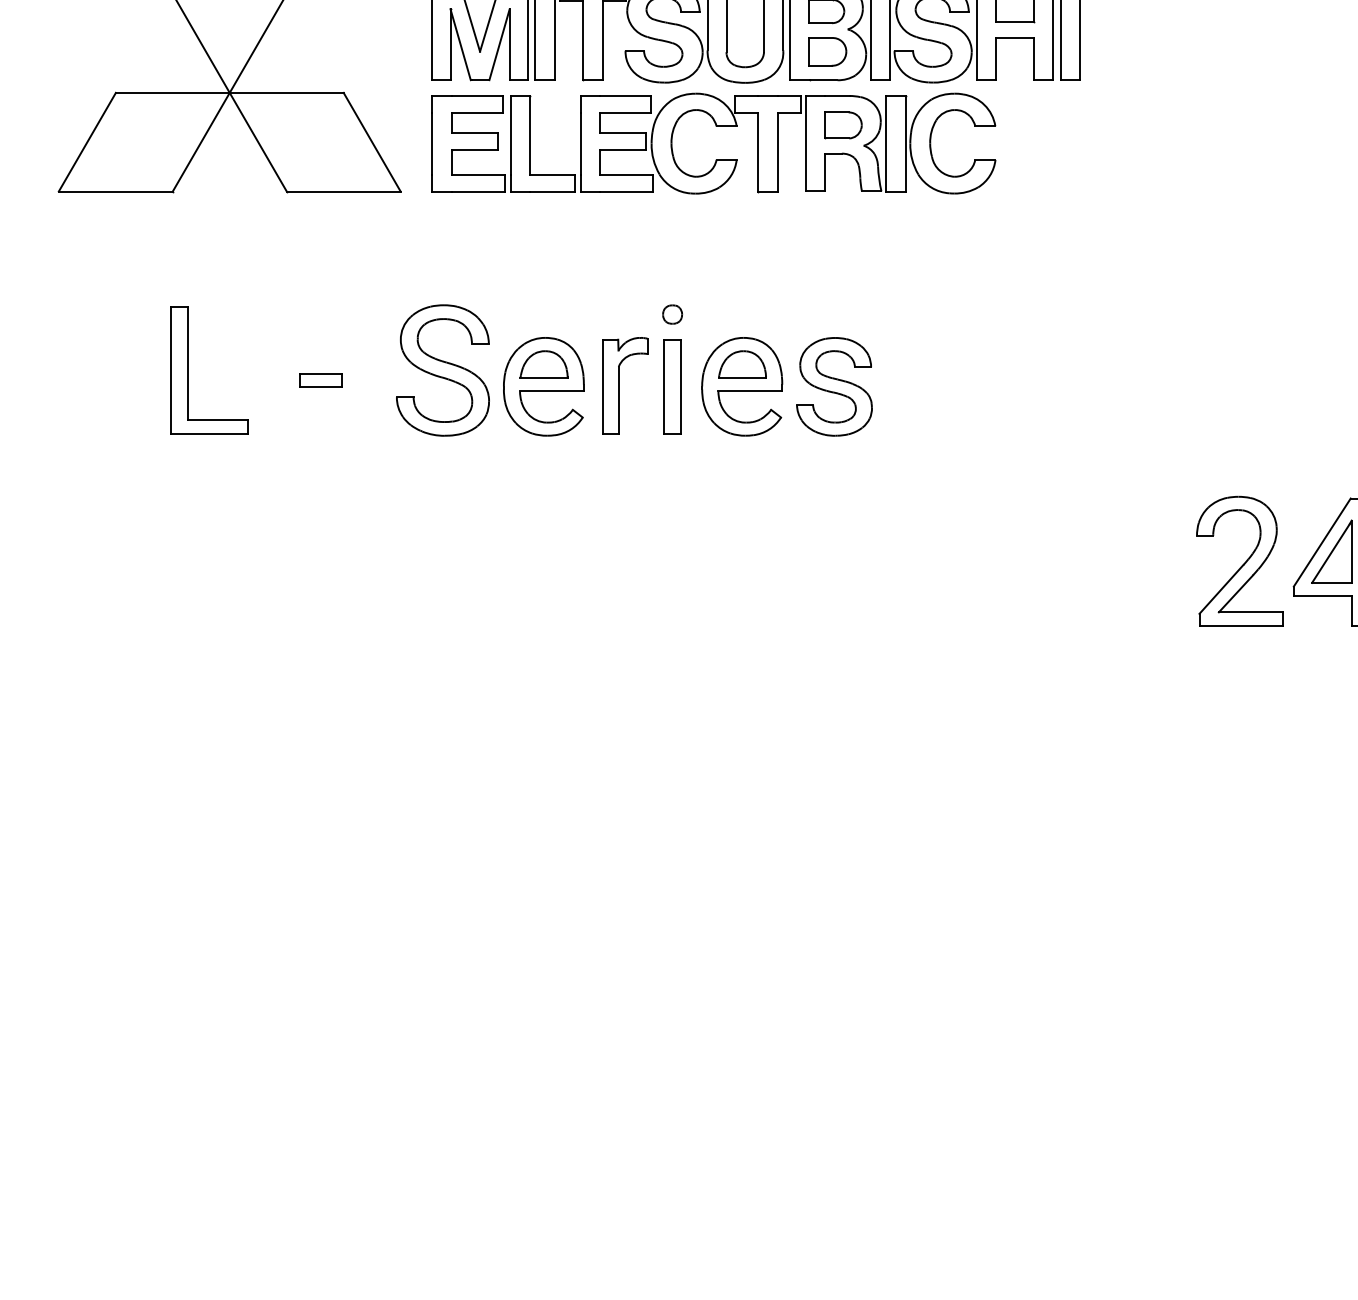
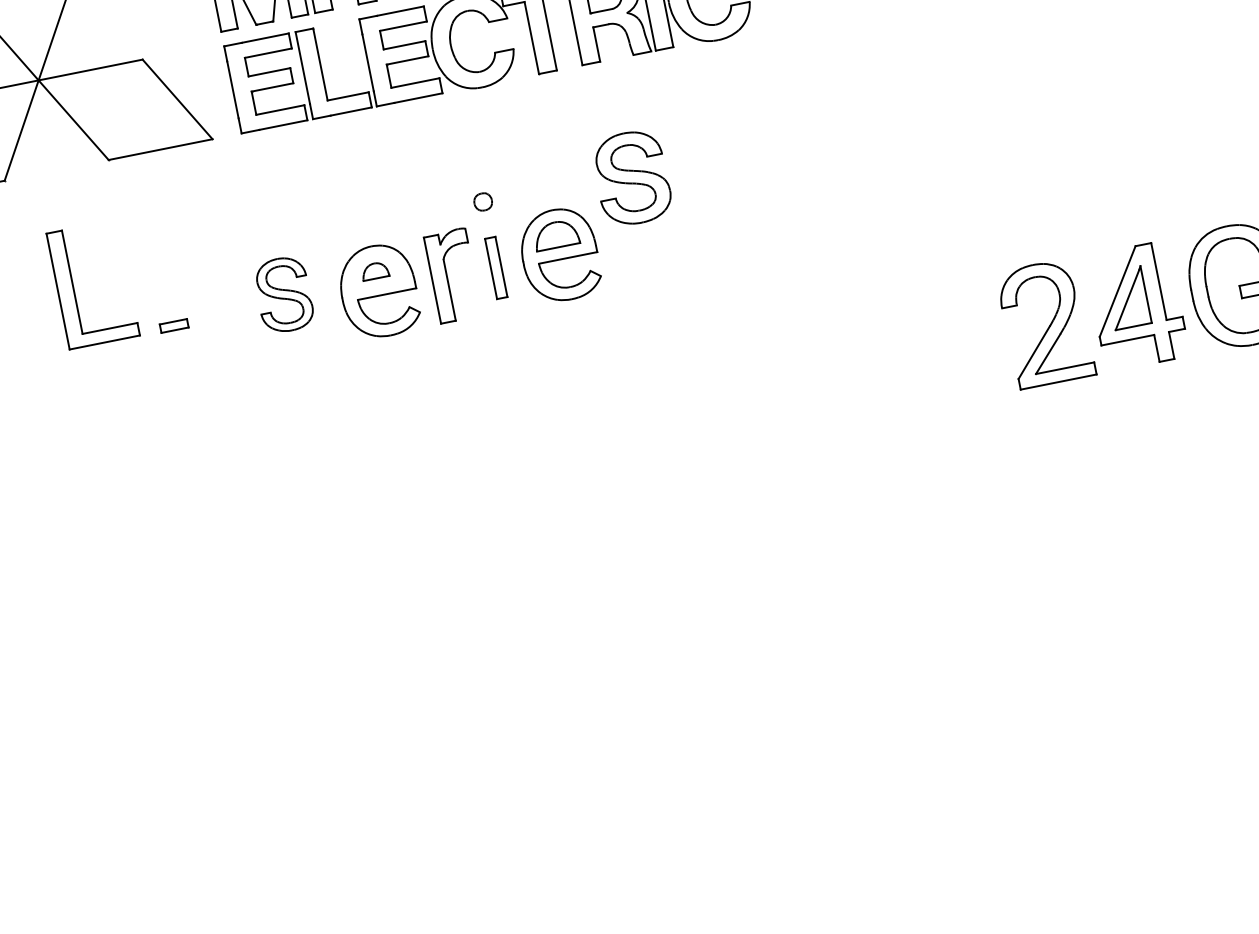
part: (543, 364) -> (374, 271), size x0.6
part: (188, 370) -> (74, 288), moved
part: (442, 370) -> (283, 294), size x0.6
part: (320, 380) -> (173, 326), size x0.7
part: (672, 386) -> (496, 267), size x0.7
part: (834, 386) -> (632, 177), moved

